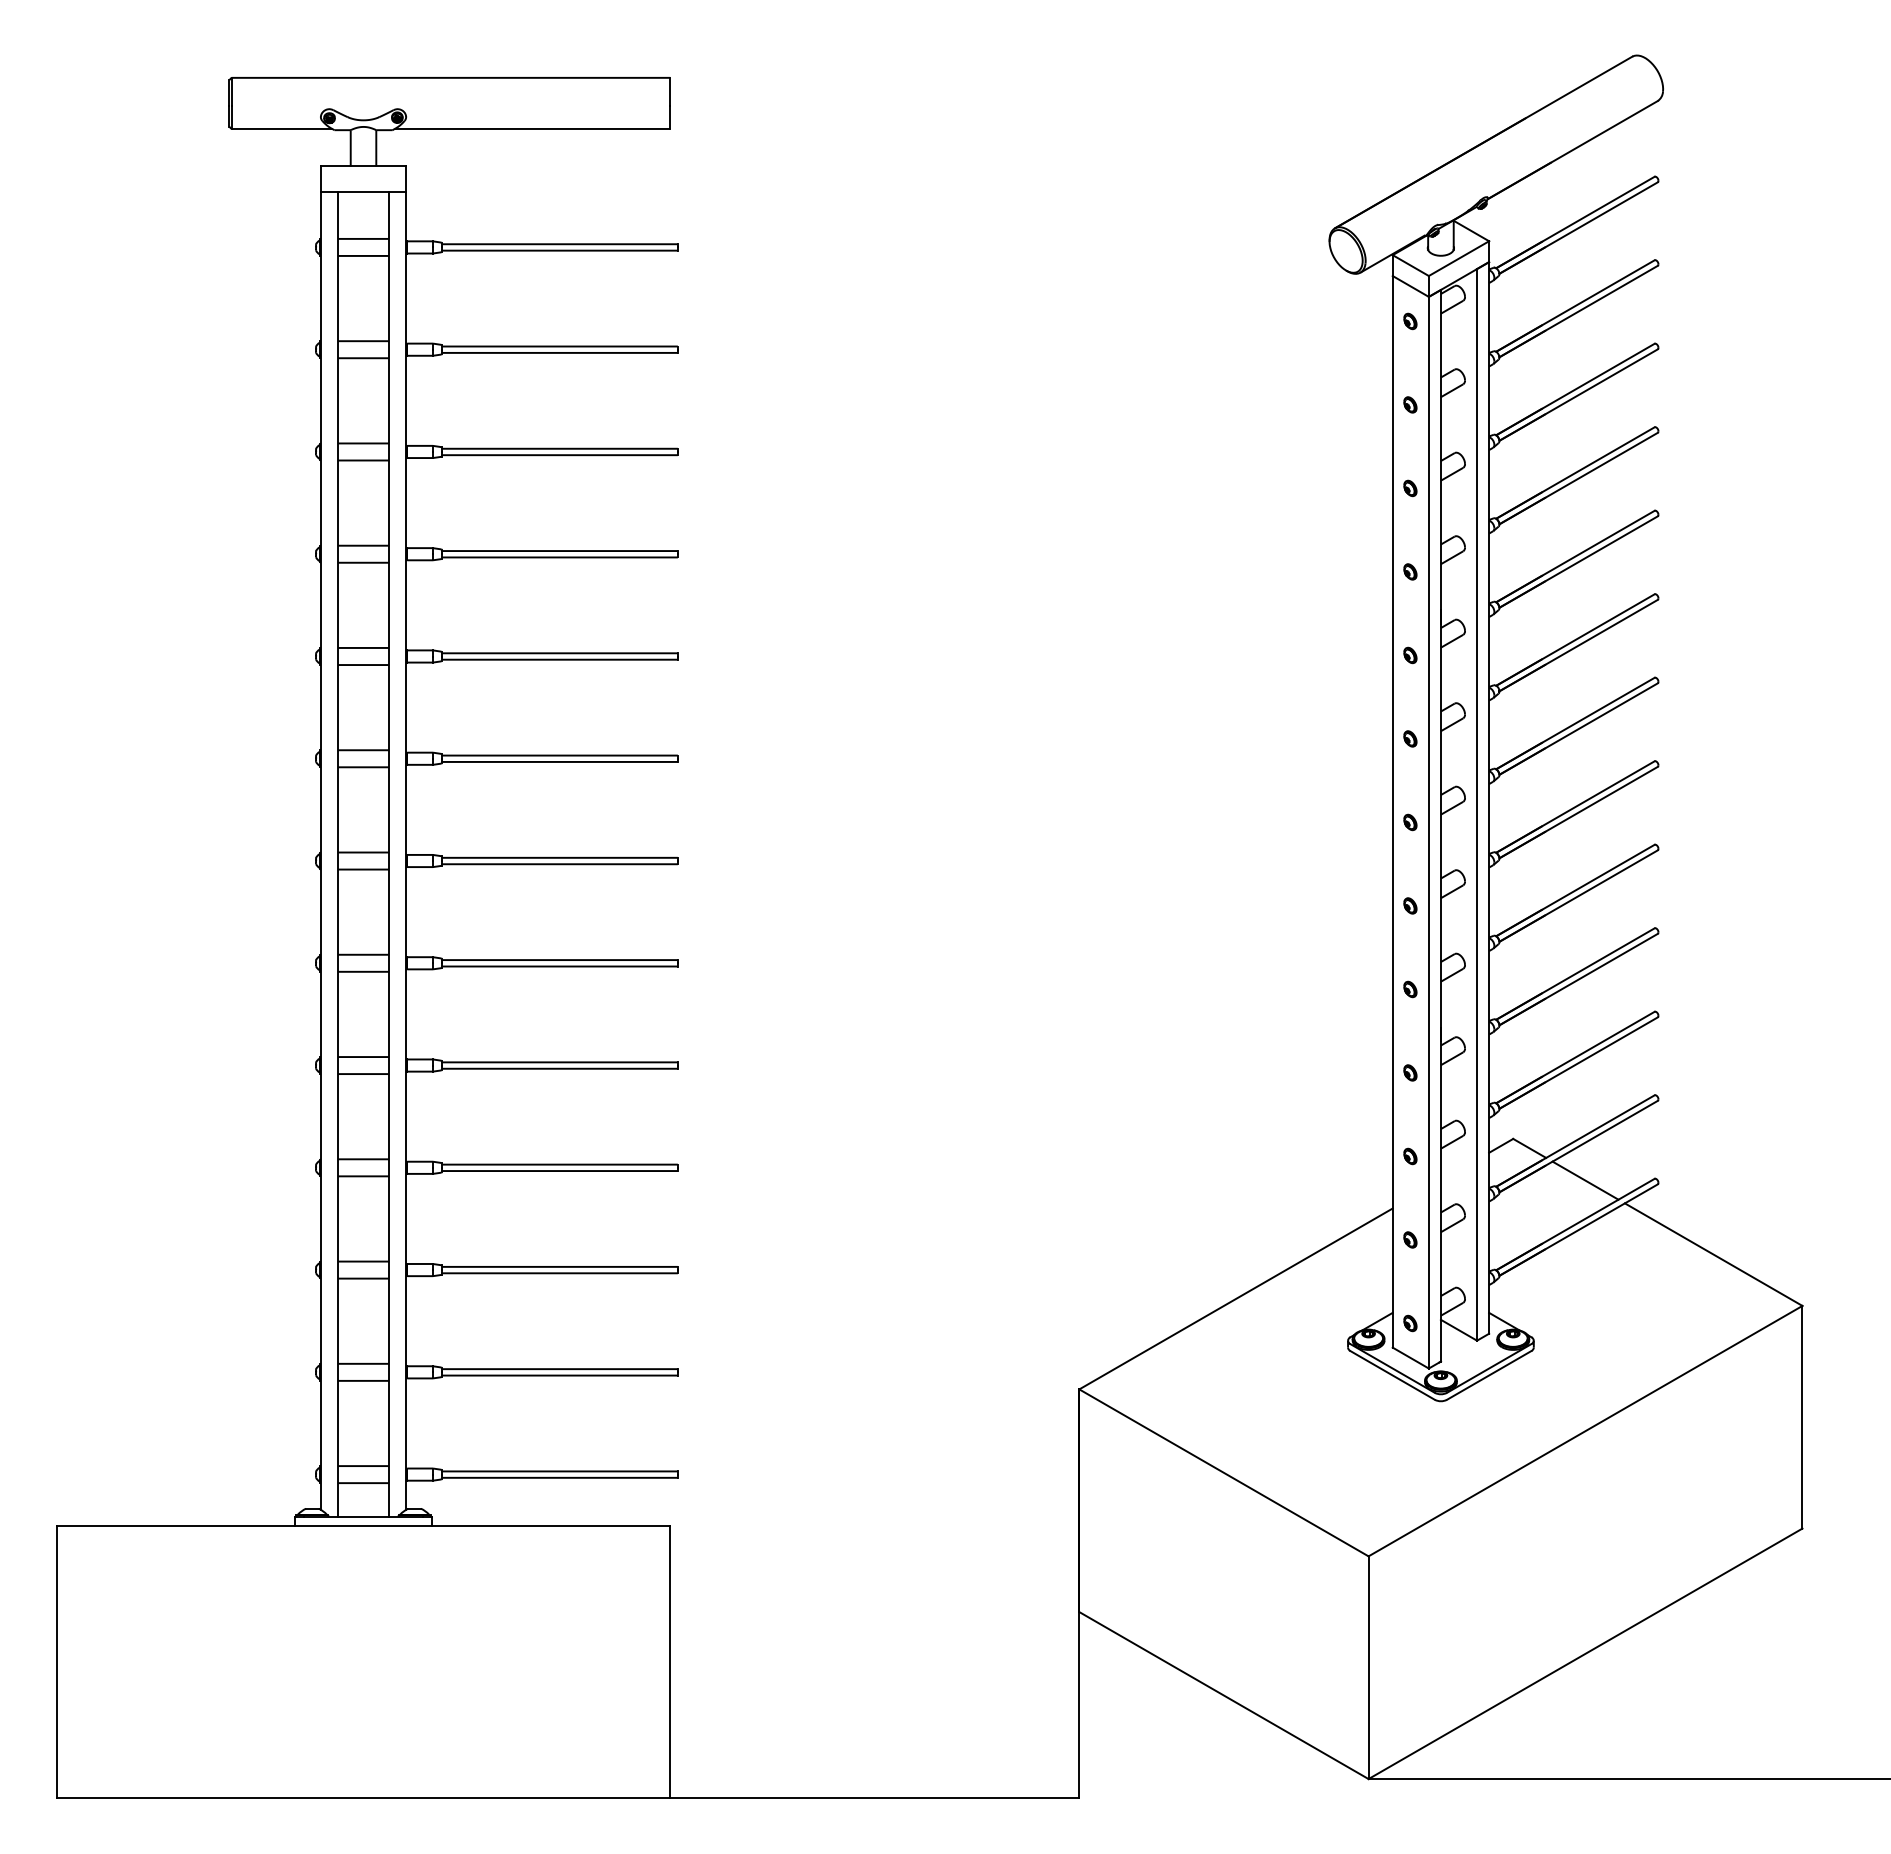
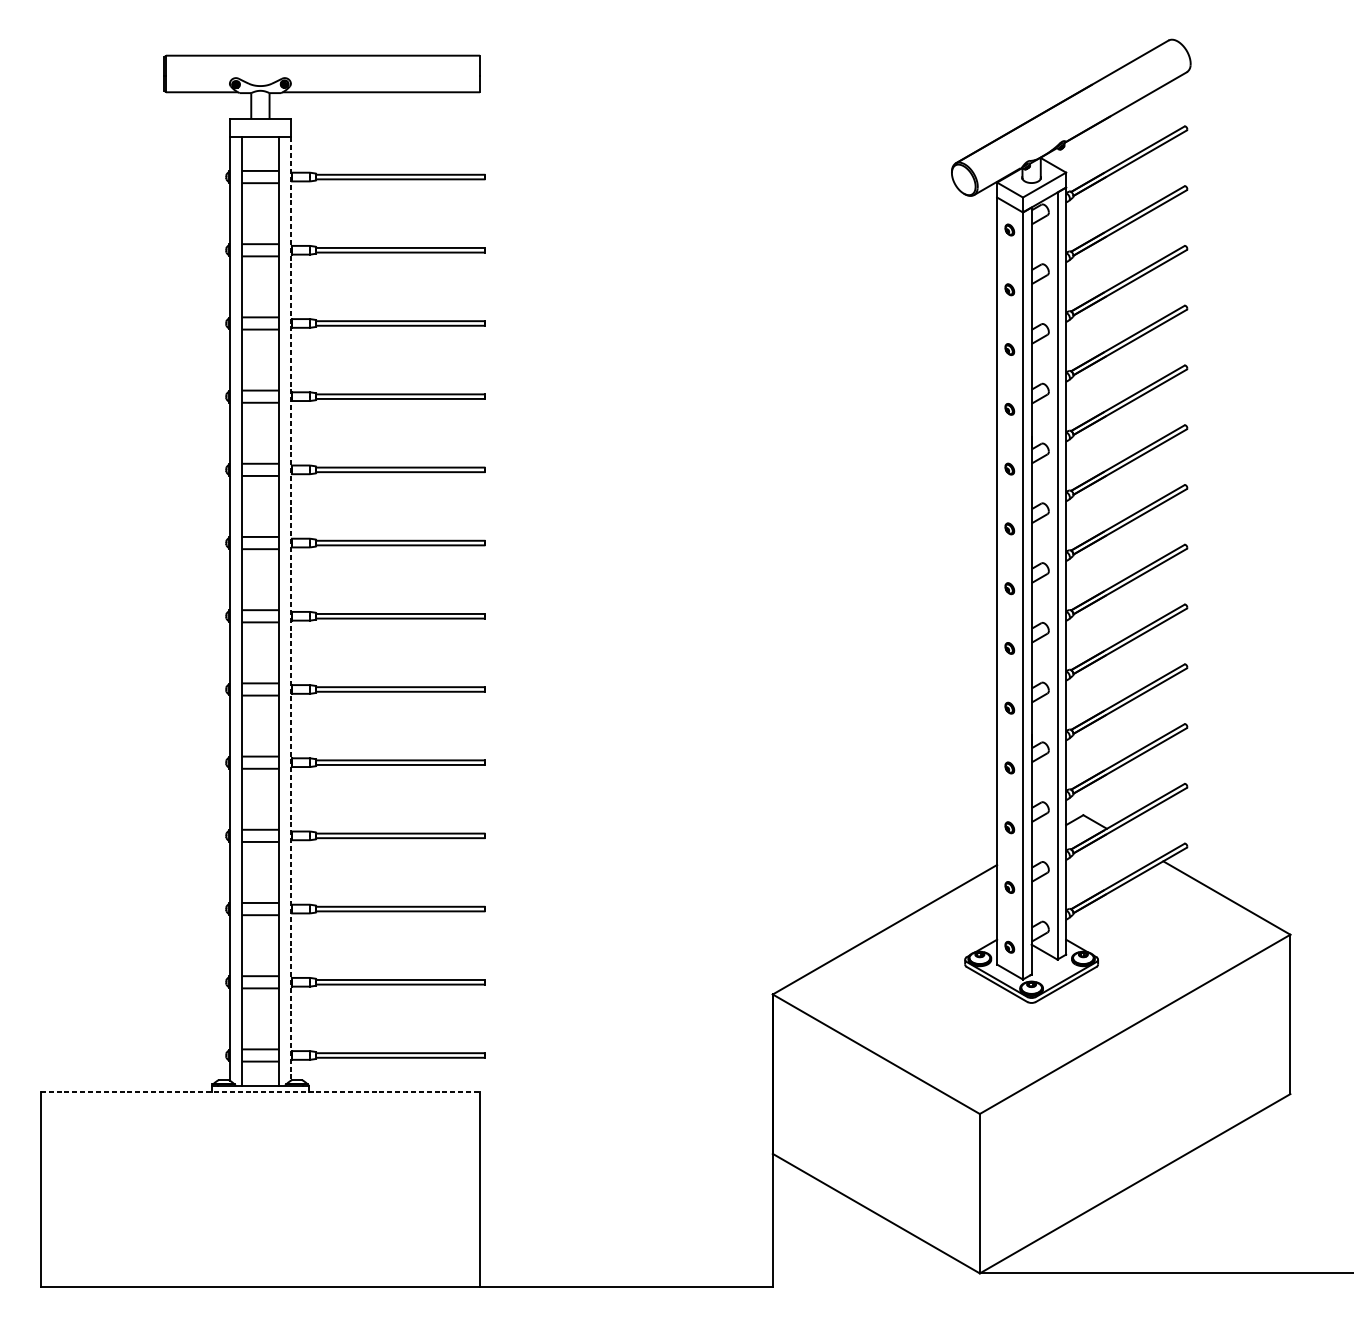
line: (406, 850) -> (291, 608), solid -> dashed
line: (1585, 1180) -> (1135, 844), removed
line: (363, 1525) -> (260, 1091), solid -> dashed

